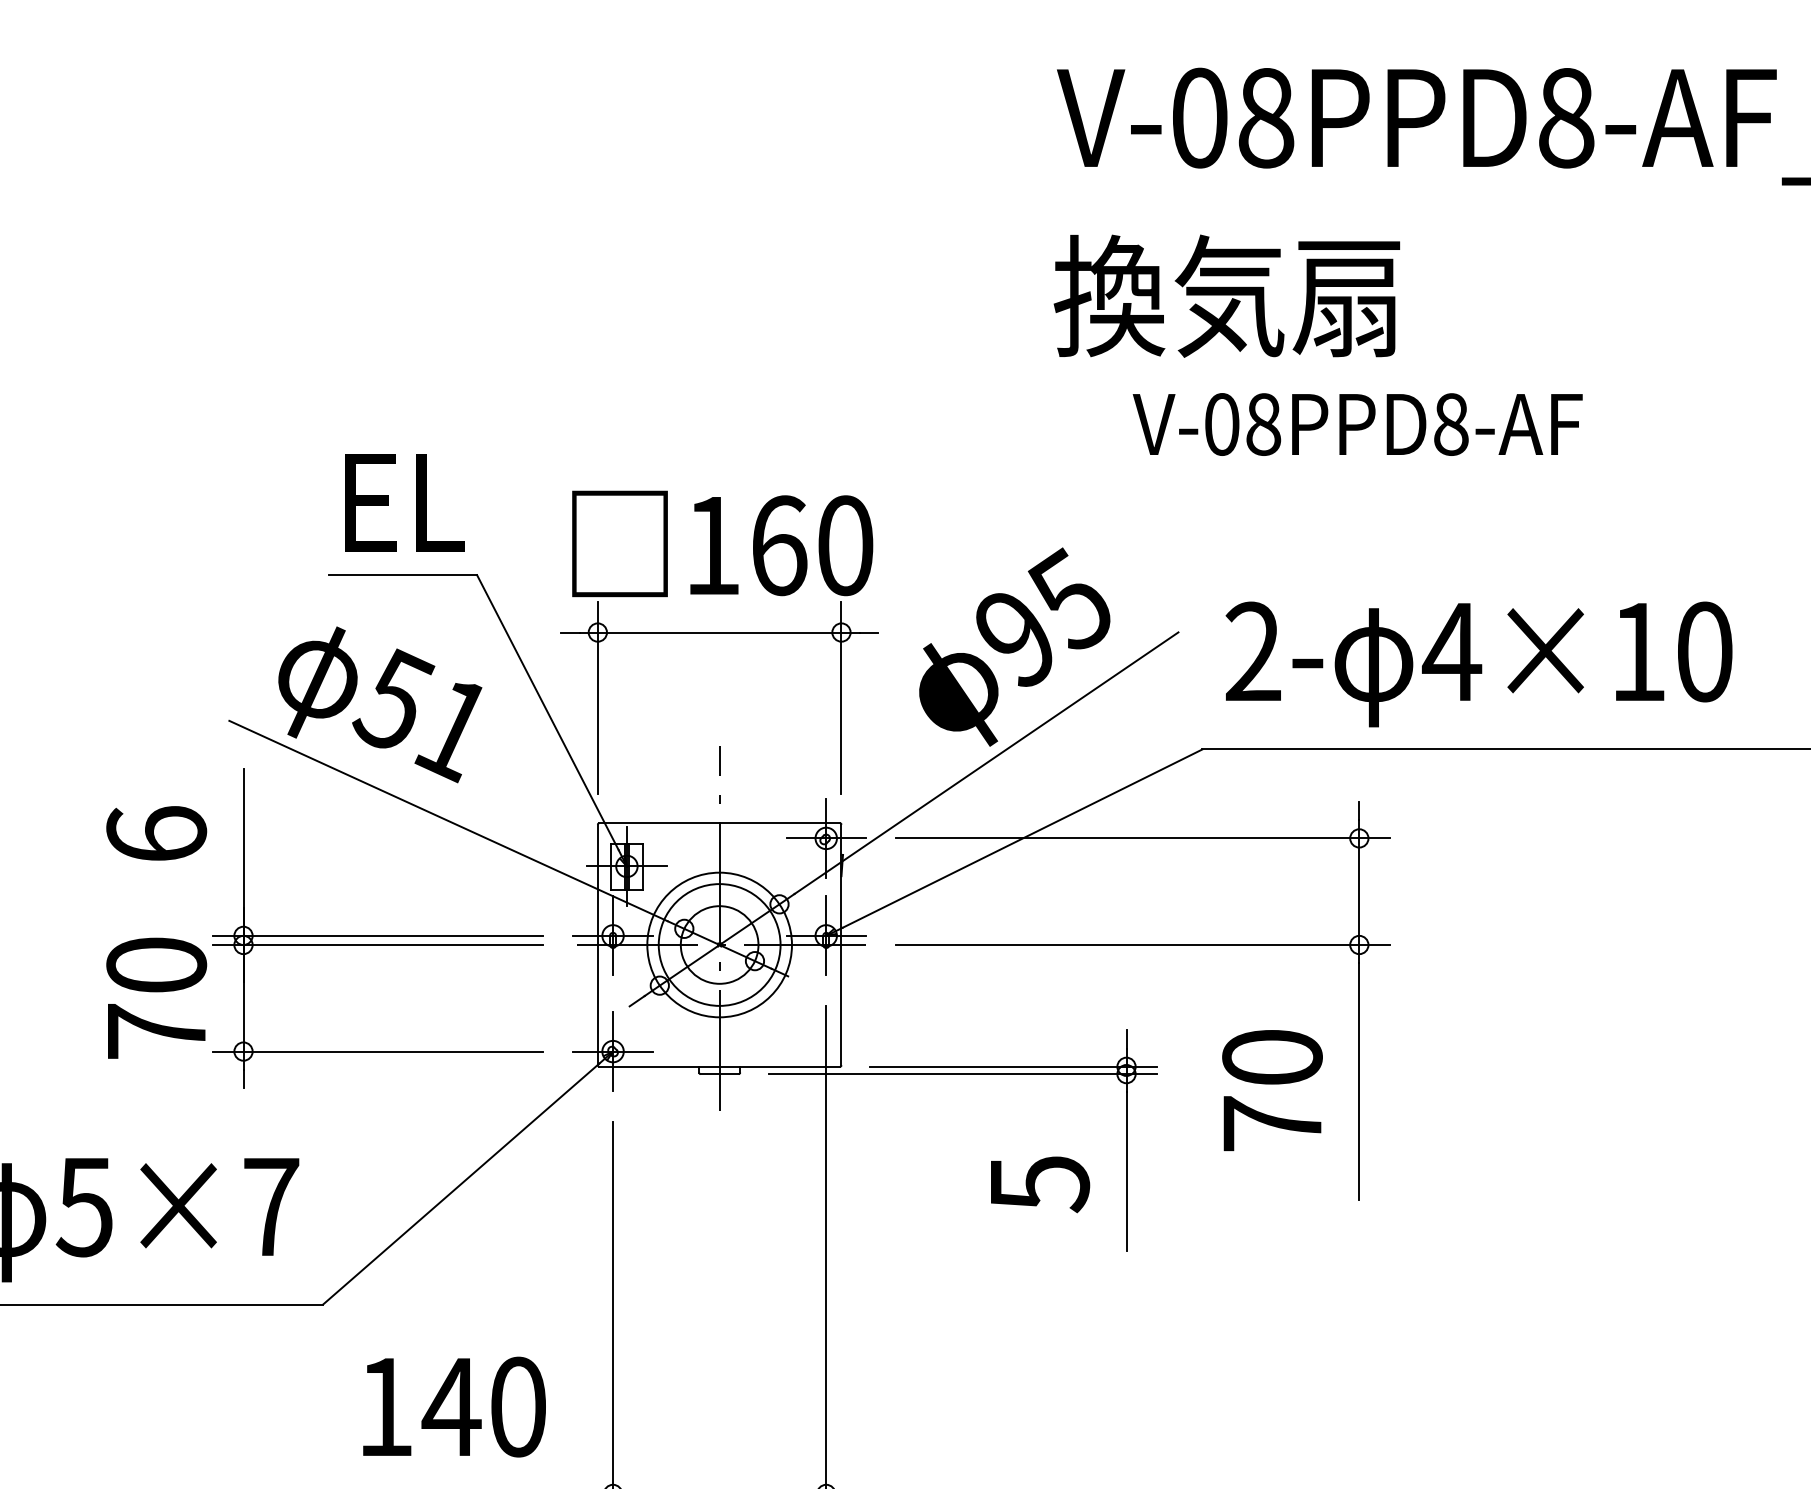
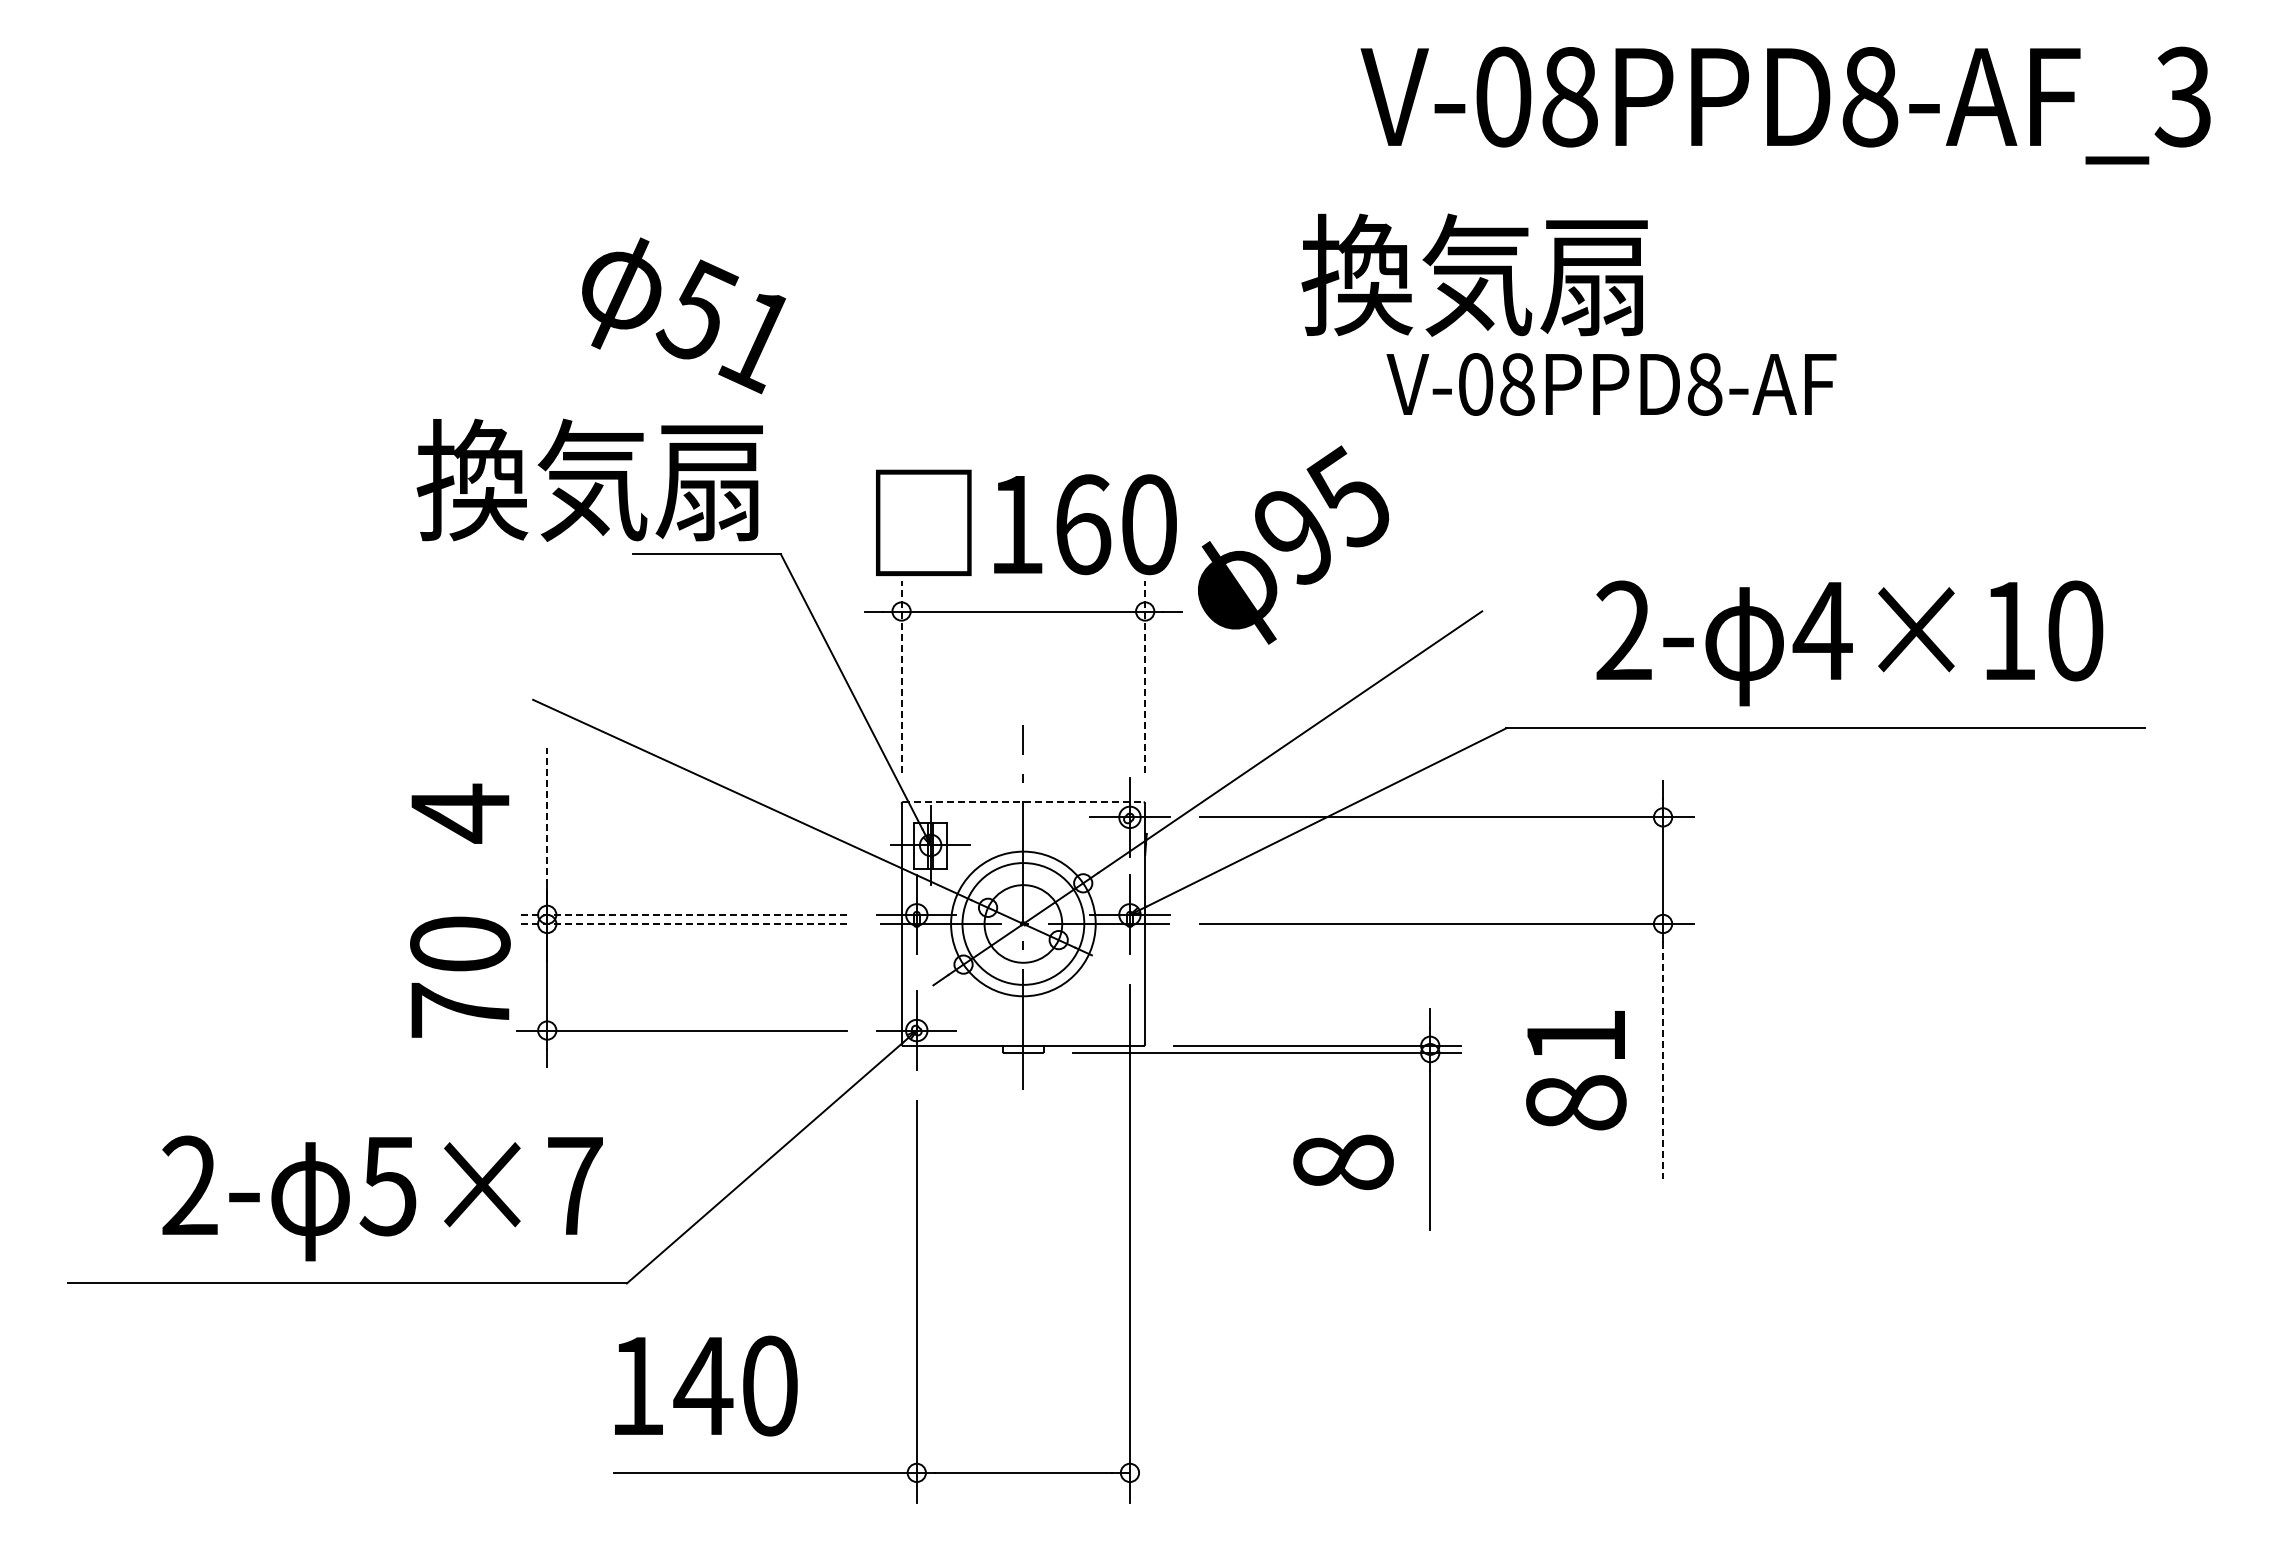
text: (1226, 295) -> (1474, 274), moved
text: (1357, 424) -> (1611, 384), moved
text: (288, 500) -> (592, 479), EL -> 換気扇
text: (1014, 646) -> (1293, 544), moved
text: (1478, 664) -> (1849, 643), moved
line: (597, 697) -> (901, 676), solid -> dashed
line: (841, 697) -> (1145, 676), solid -> dashed
text: (379, 704) -> (683, 315), moved
line: (719, 823) -> (1023, 802), solid -> dashed
text: (156, 834) -> (460, 813), 6 -> 4
line: (243, 842) -> (547, 821), solid -> dashed
line: (377, 935) -> (681, 914), solid -> dashed
line: (377, 944) -> (681, 923), solid -> dashed
line: (1359, 1081) -> (1663, 1060), solid -> dashed
text: (1271, 1090) -> (1575, 1069), 70 -> 81
text: (1039, 1184) -> (1343, 1163), 5 -> 8
text: (454, 1406) -> (706, 1385), moved

